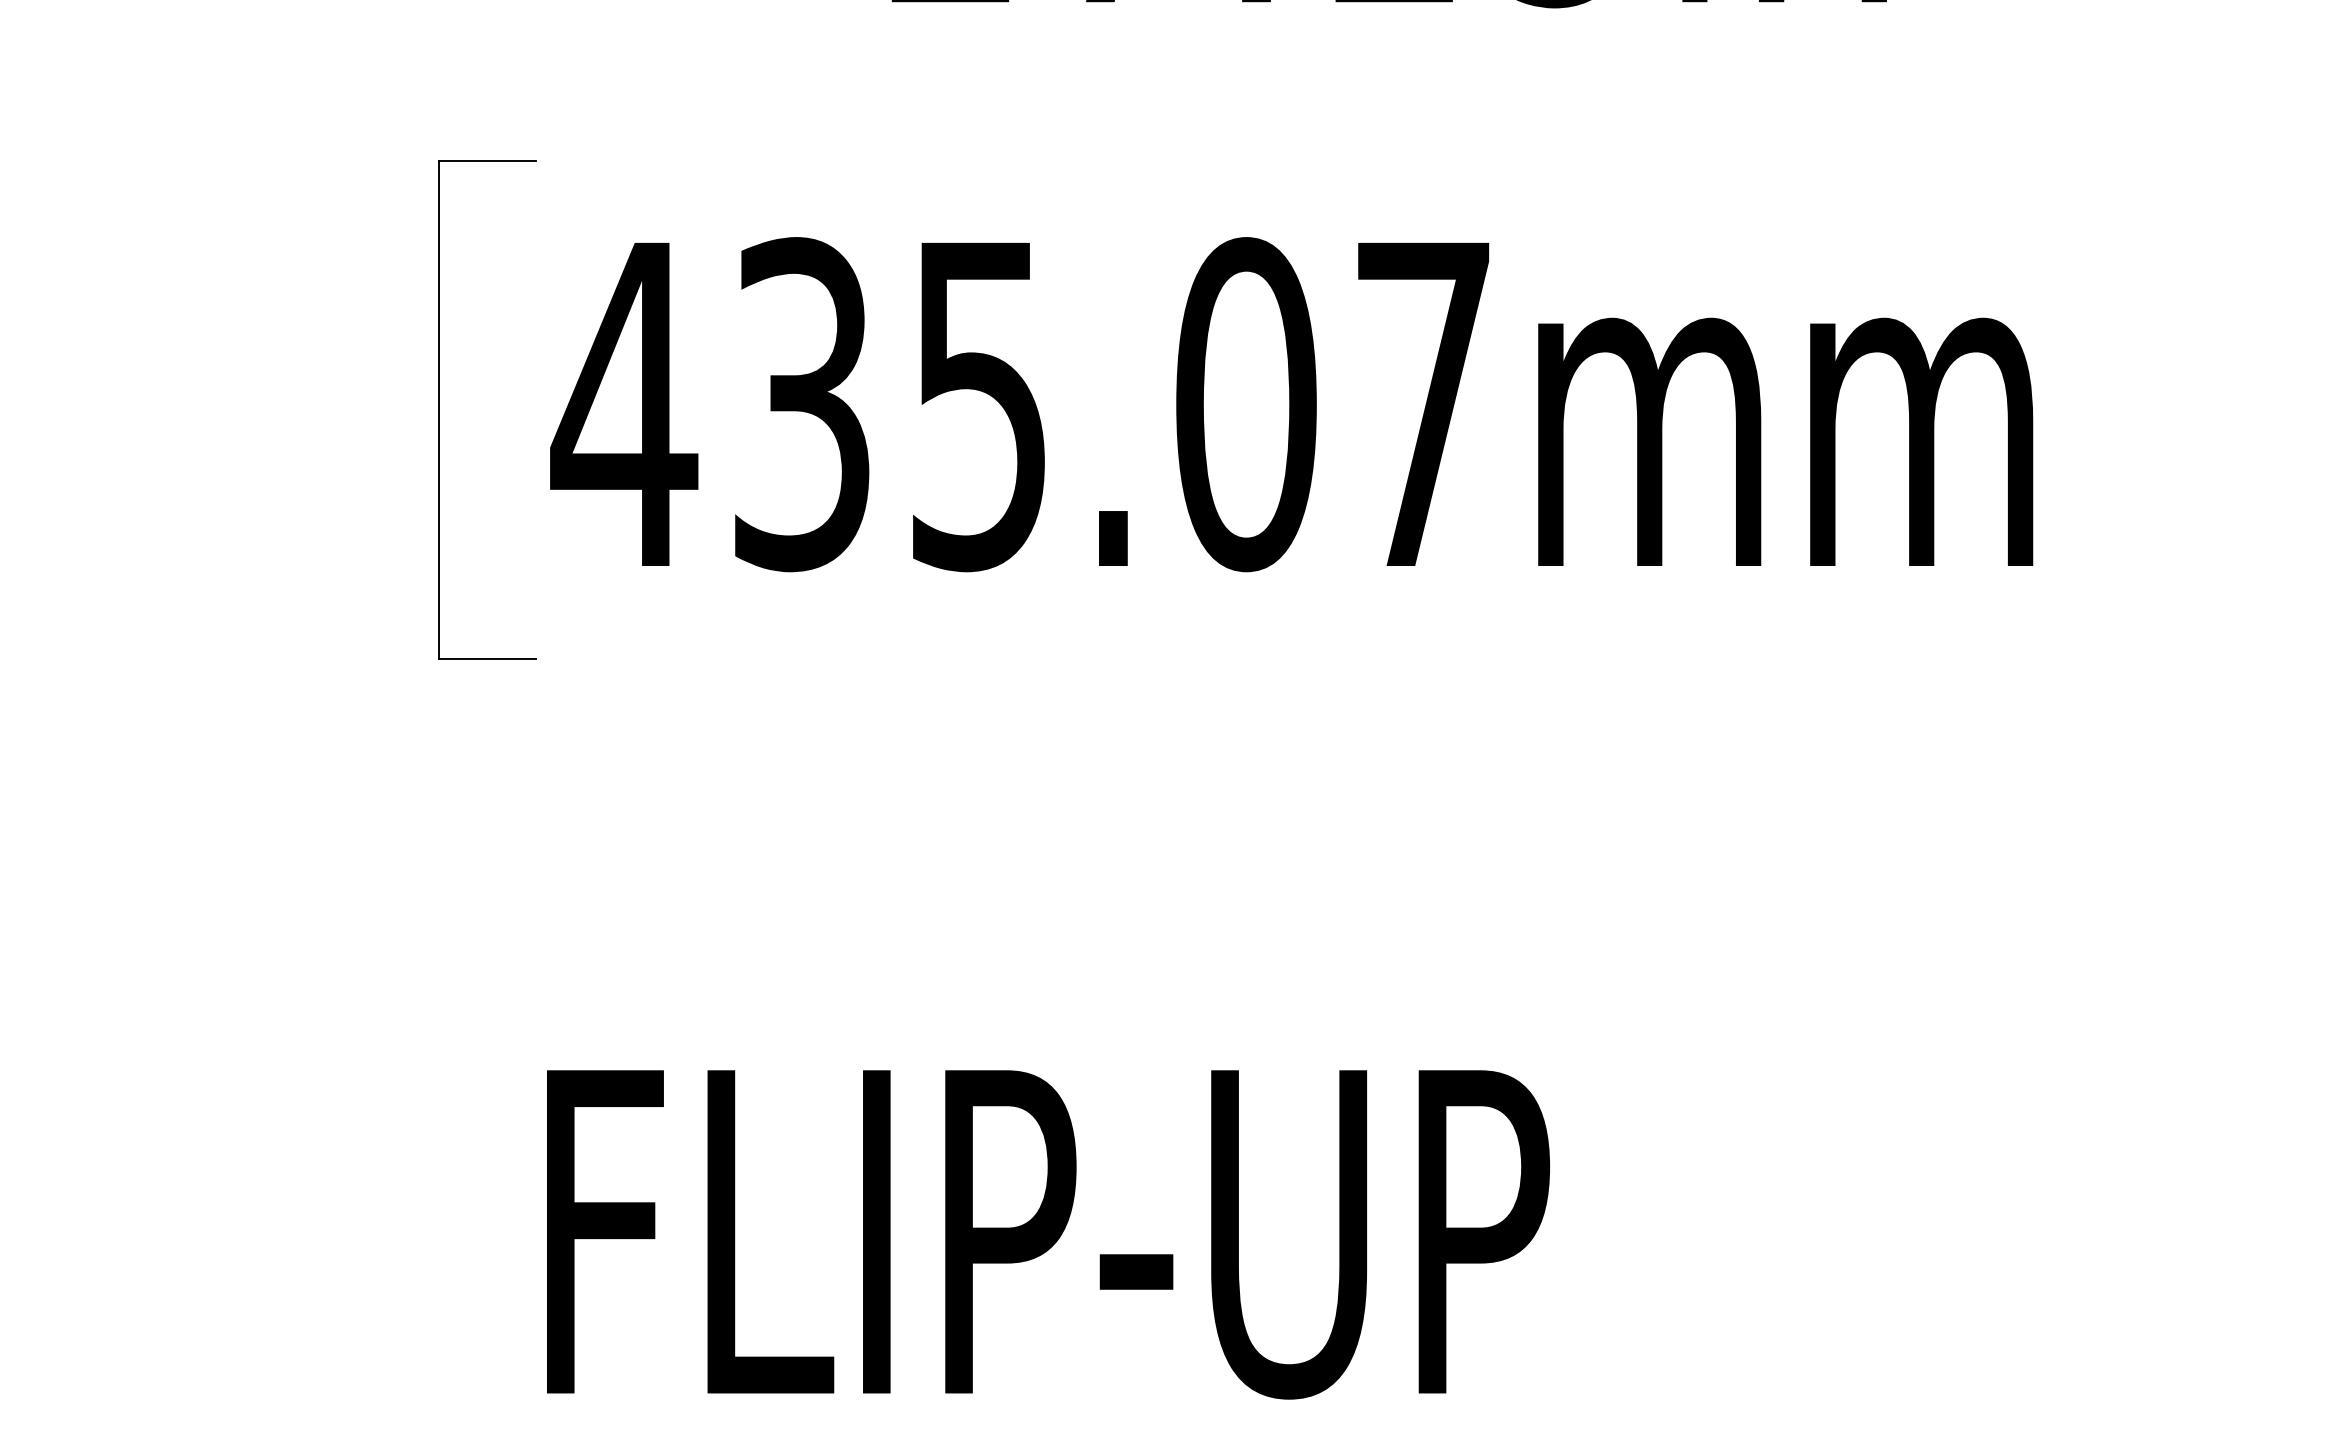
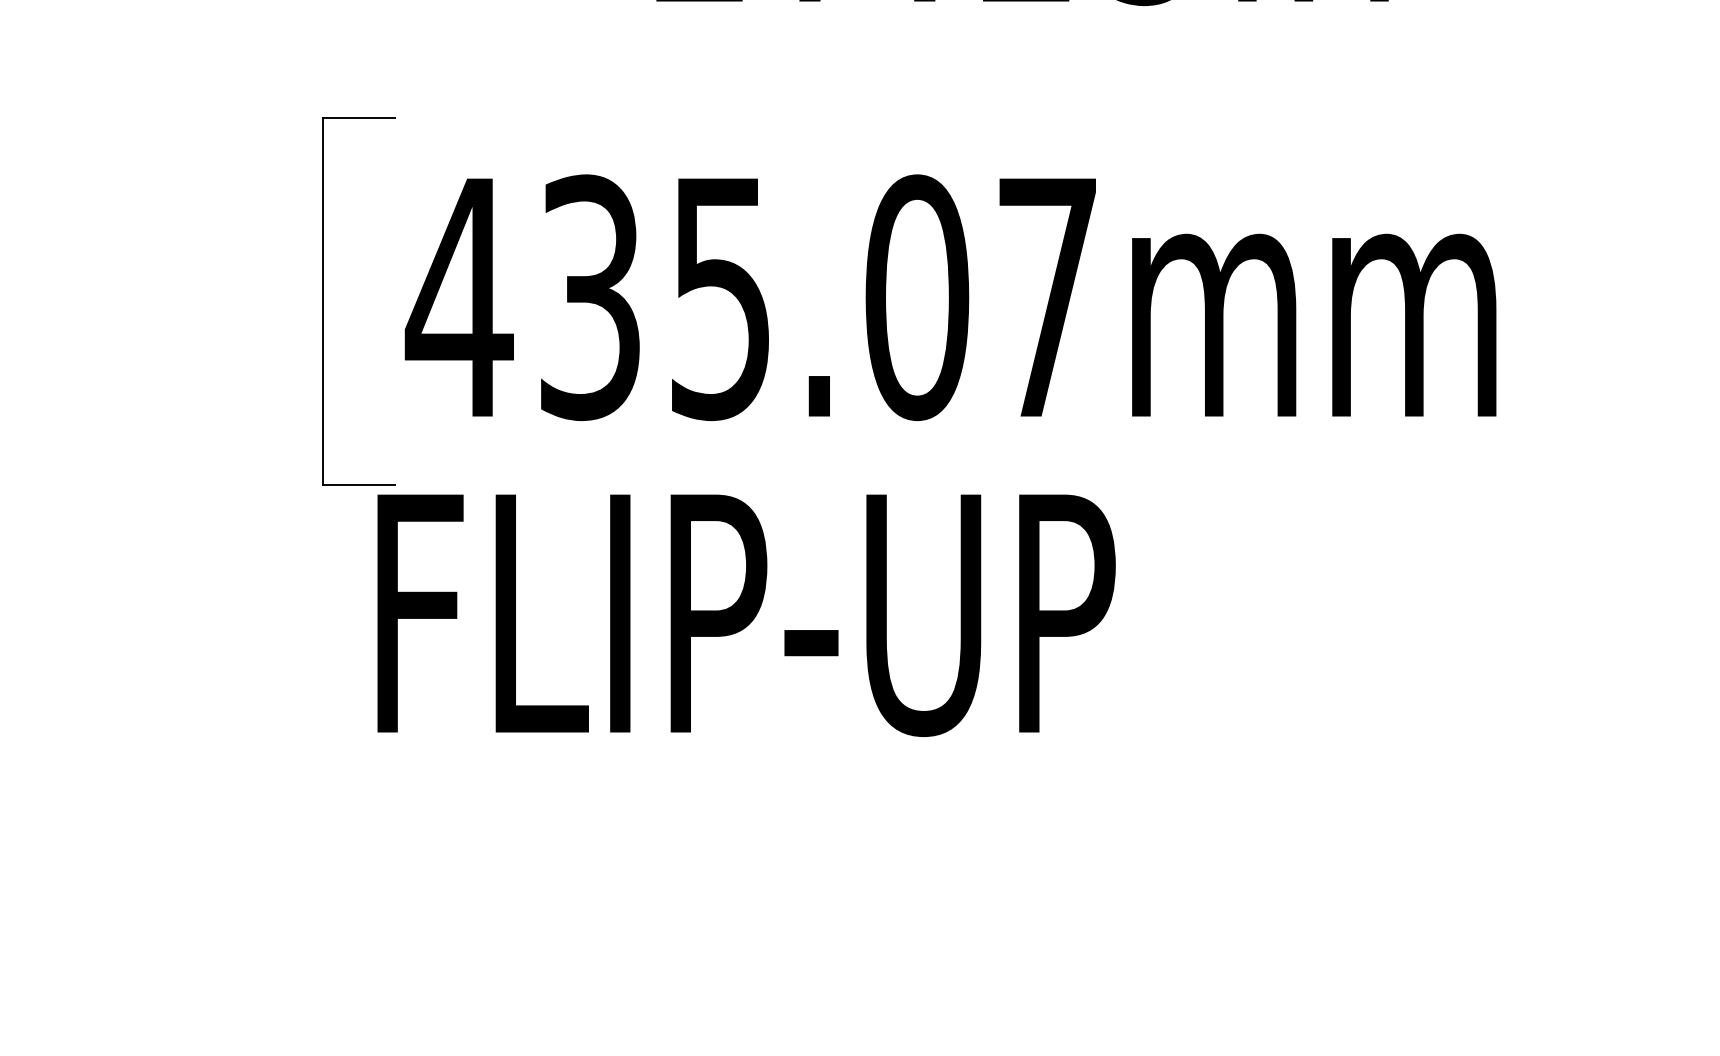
text: (1048, 1234) -> (746, 615), moved

